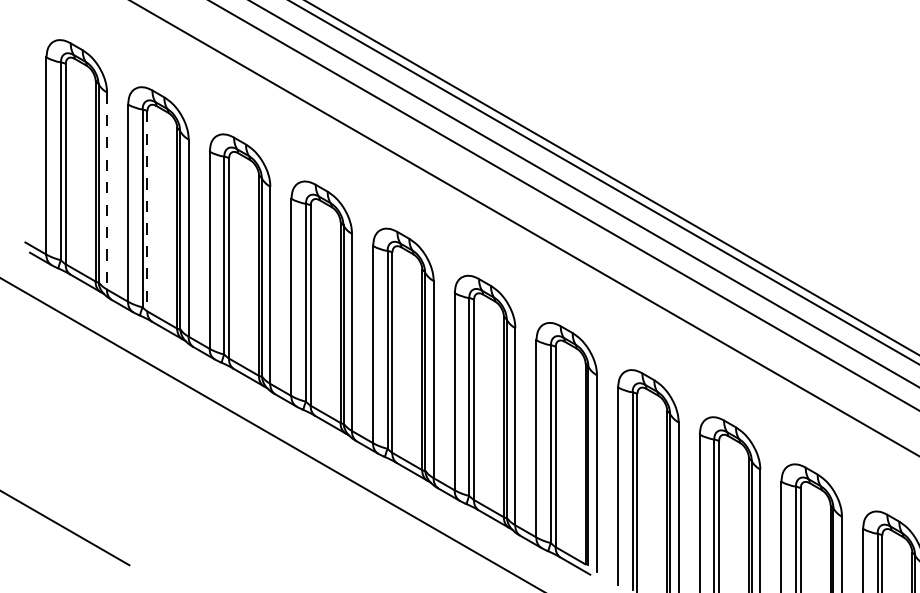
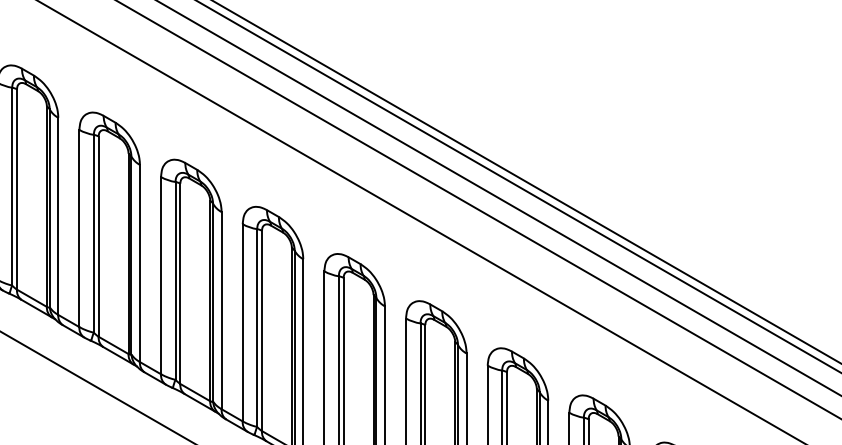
line: (107, 191) -> (58, 216), dashed -> solid
line: (147, 211) -> (98, 236), dashed -> solid

